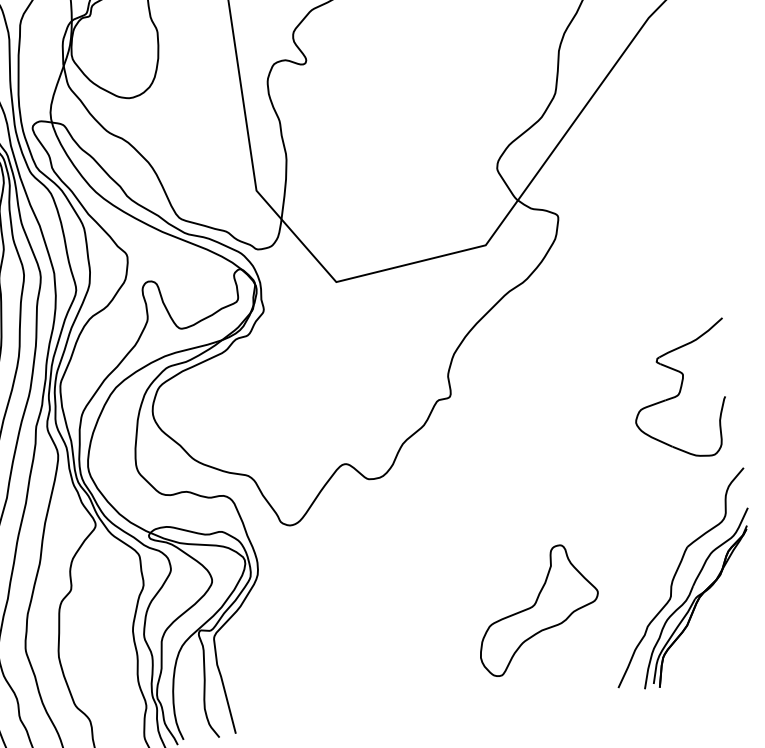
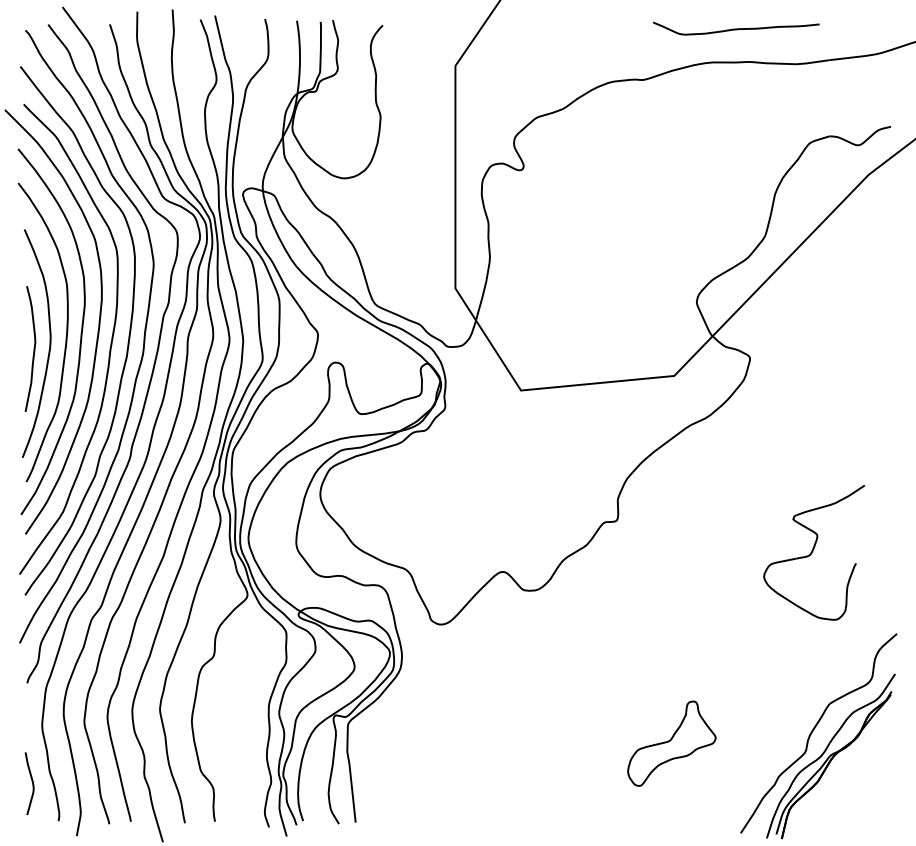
part: (682, 391) -> (814, 552), moved
part: (536, 609) -> (671, 743), size x0.7

